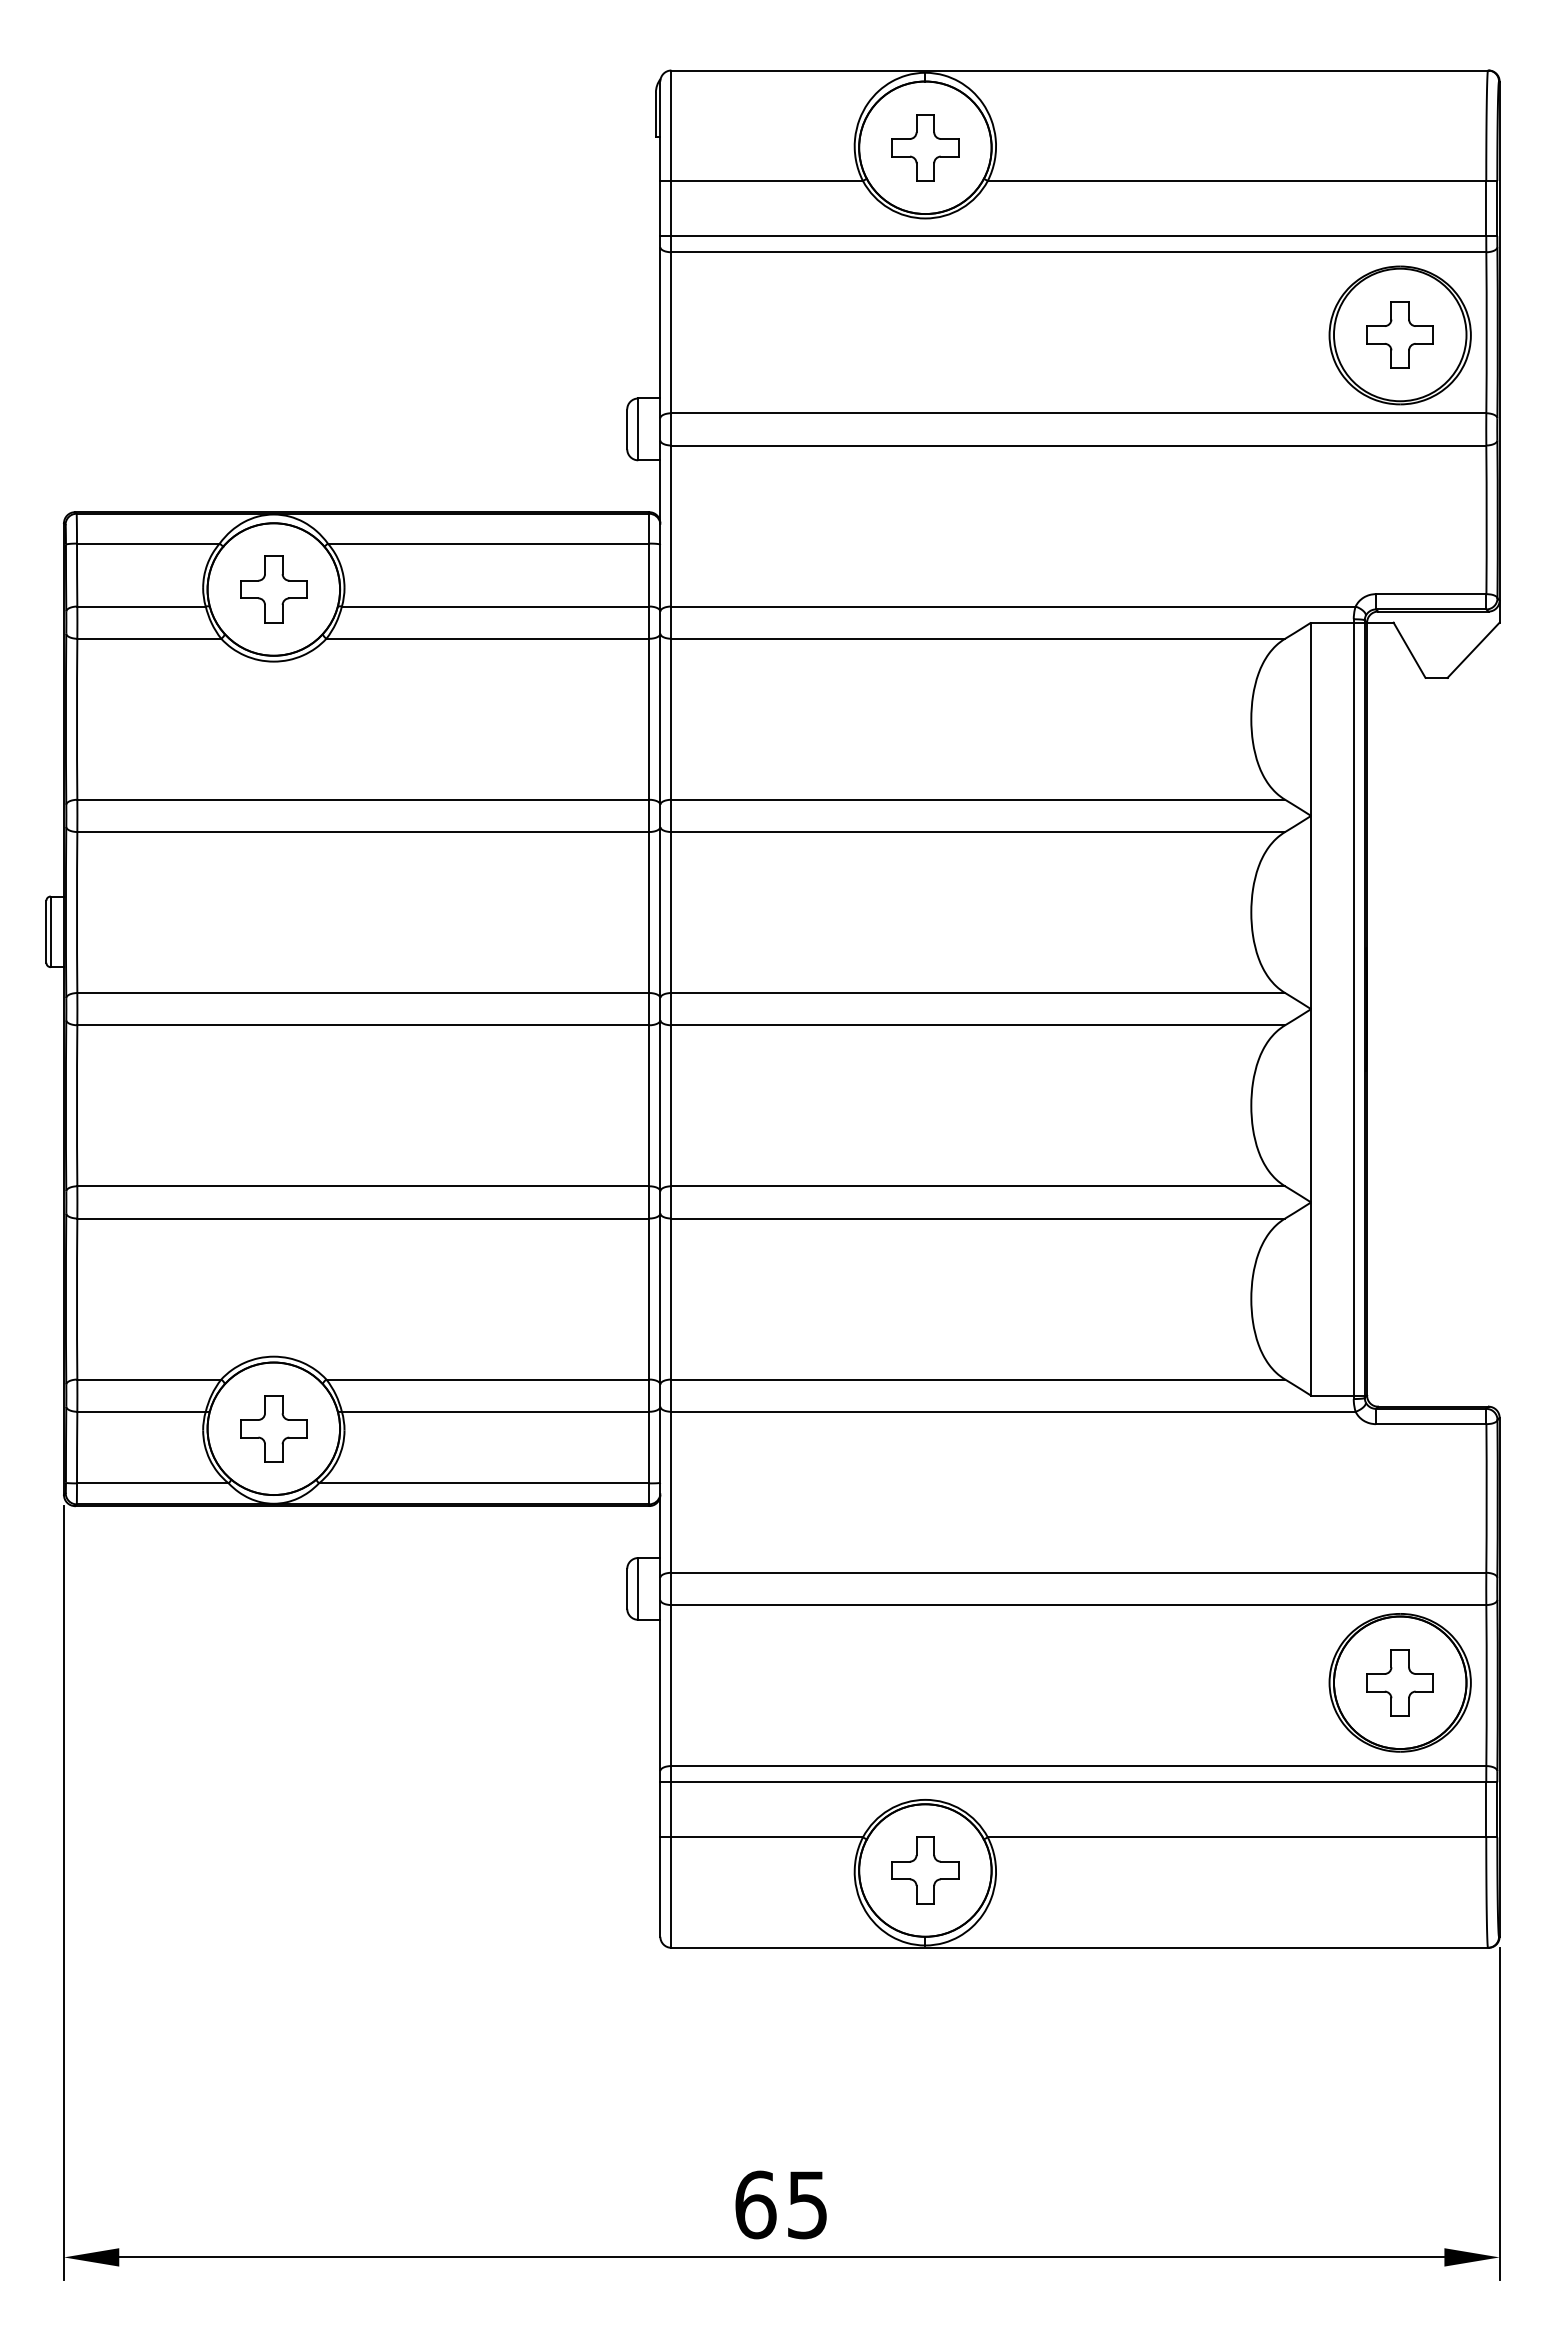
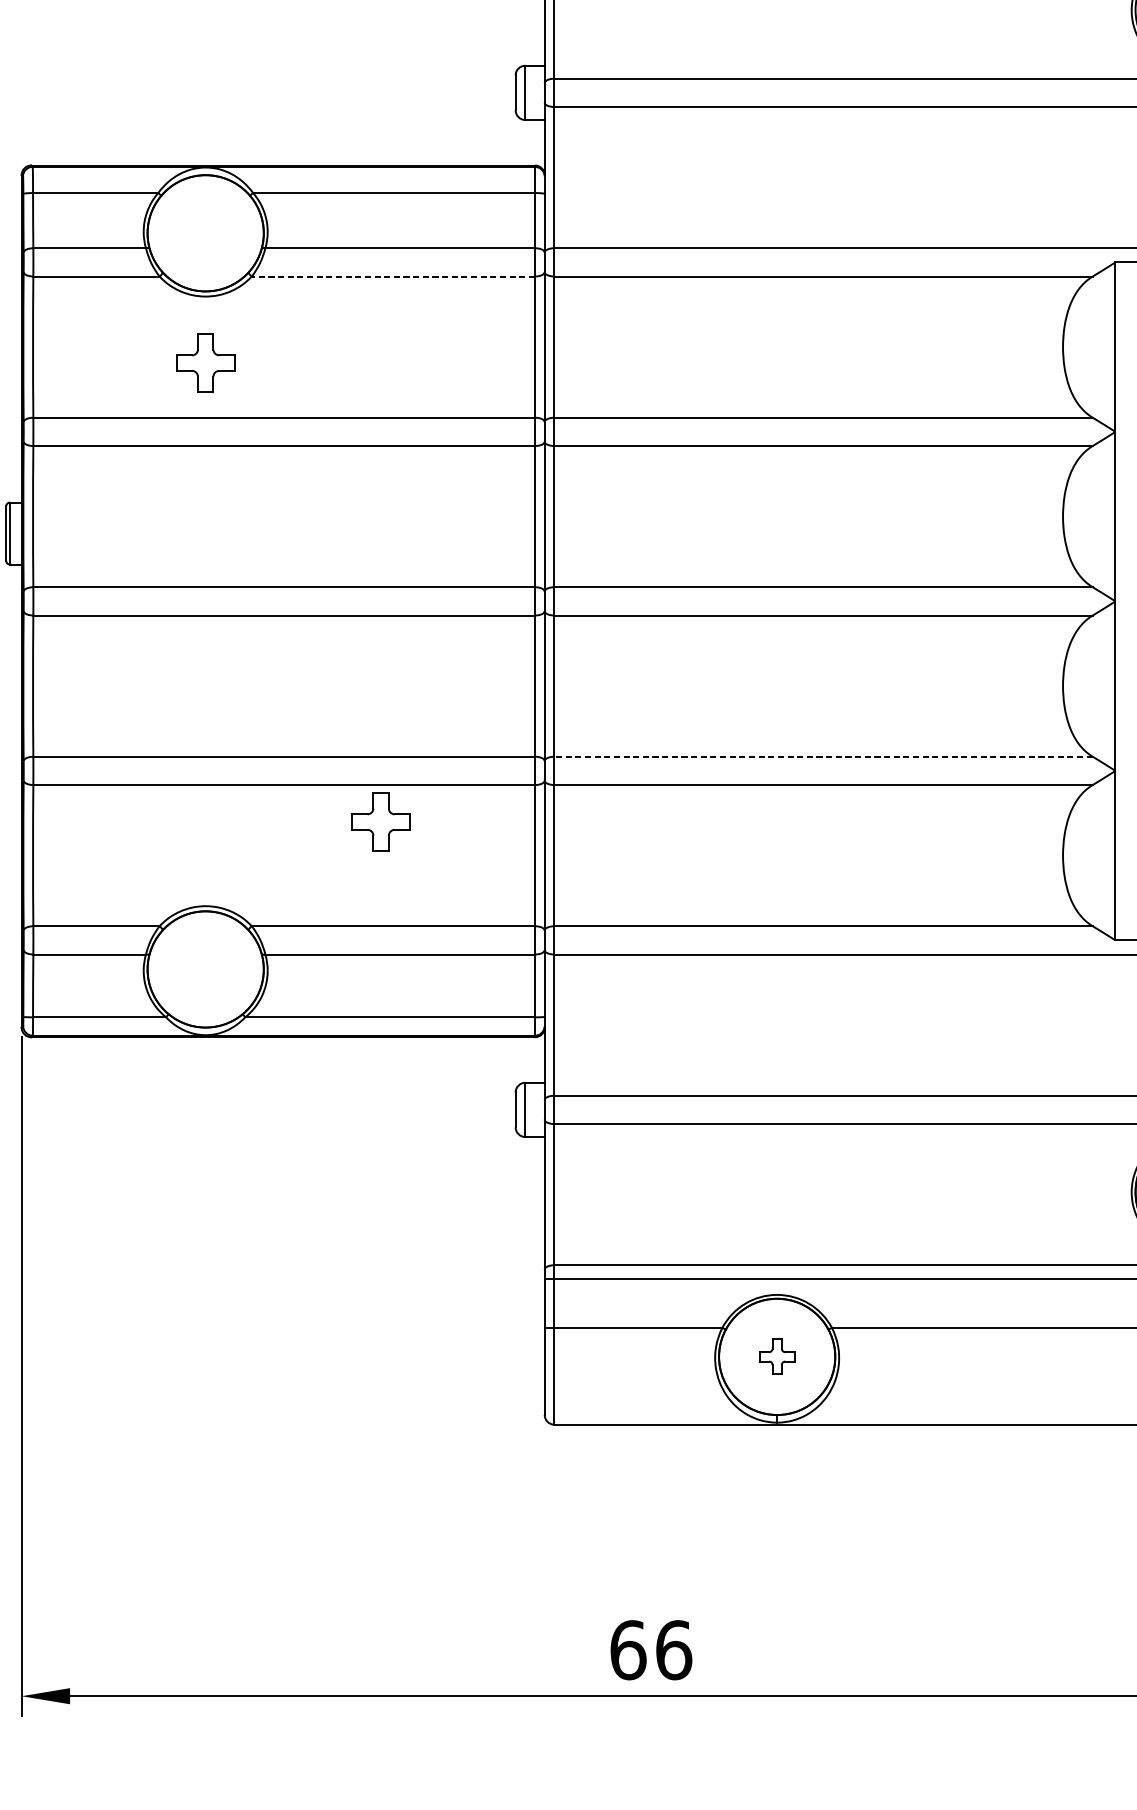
part: (273, 589) -> (205, 363), moved
line: (487, 638) -> (393, 276), solid -> dashed
line: (978, 1186) -> (823, 756), solid -> dashed
part: (273, 1428) -> (380, 821), moved
part: (925, 1870) -> (777, 1356), size x0.6
text: (807, 2204) -> (673, 1649), 65 -> 66

